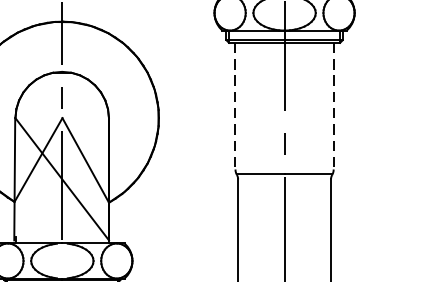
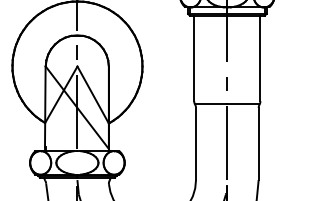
line: (235, 106) -> (194, 58), dashed -> solid
line: (333, 106) -> (260, 58), dashed -> solid

